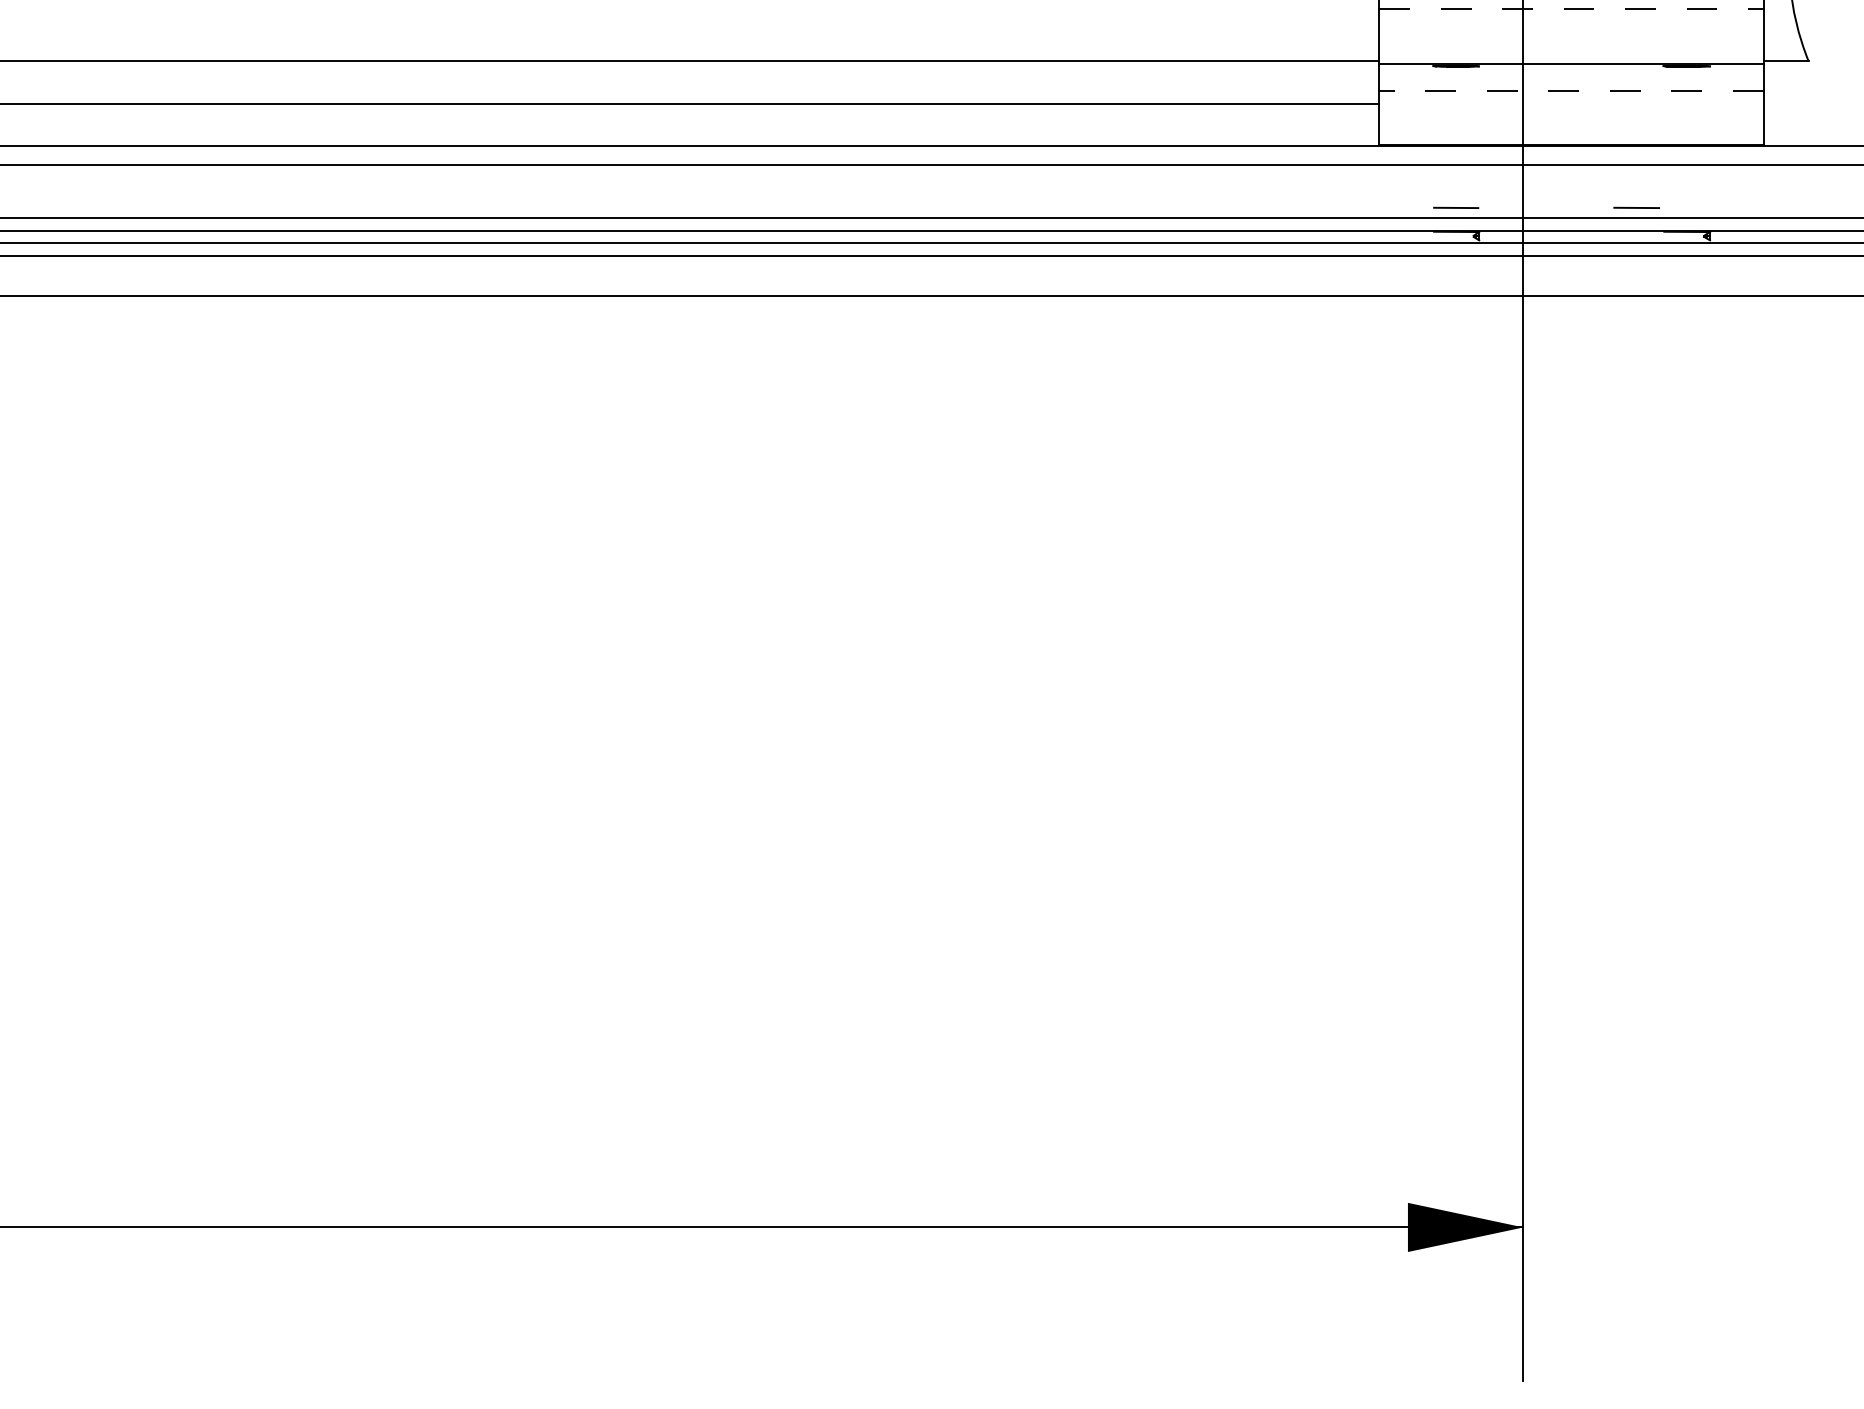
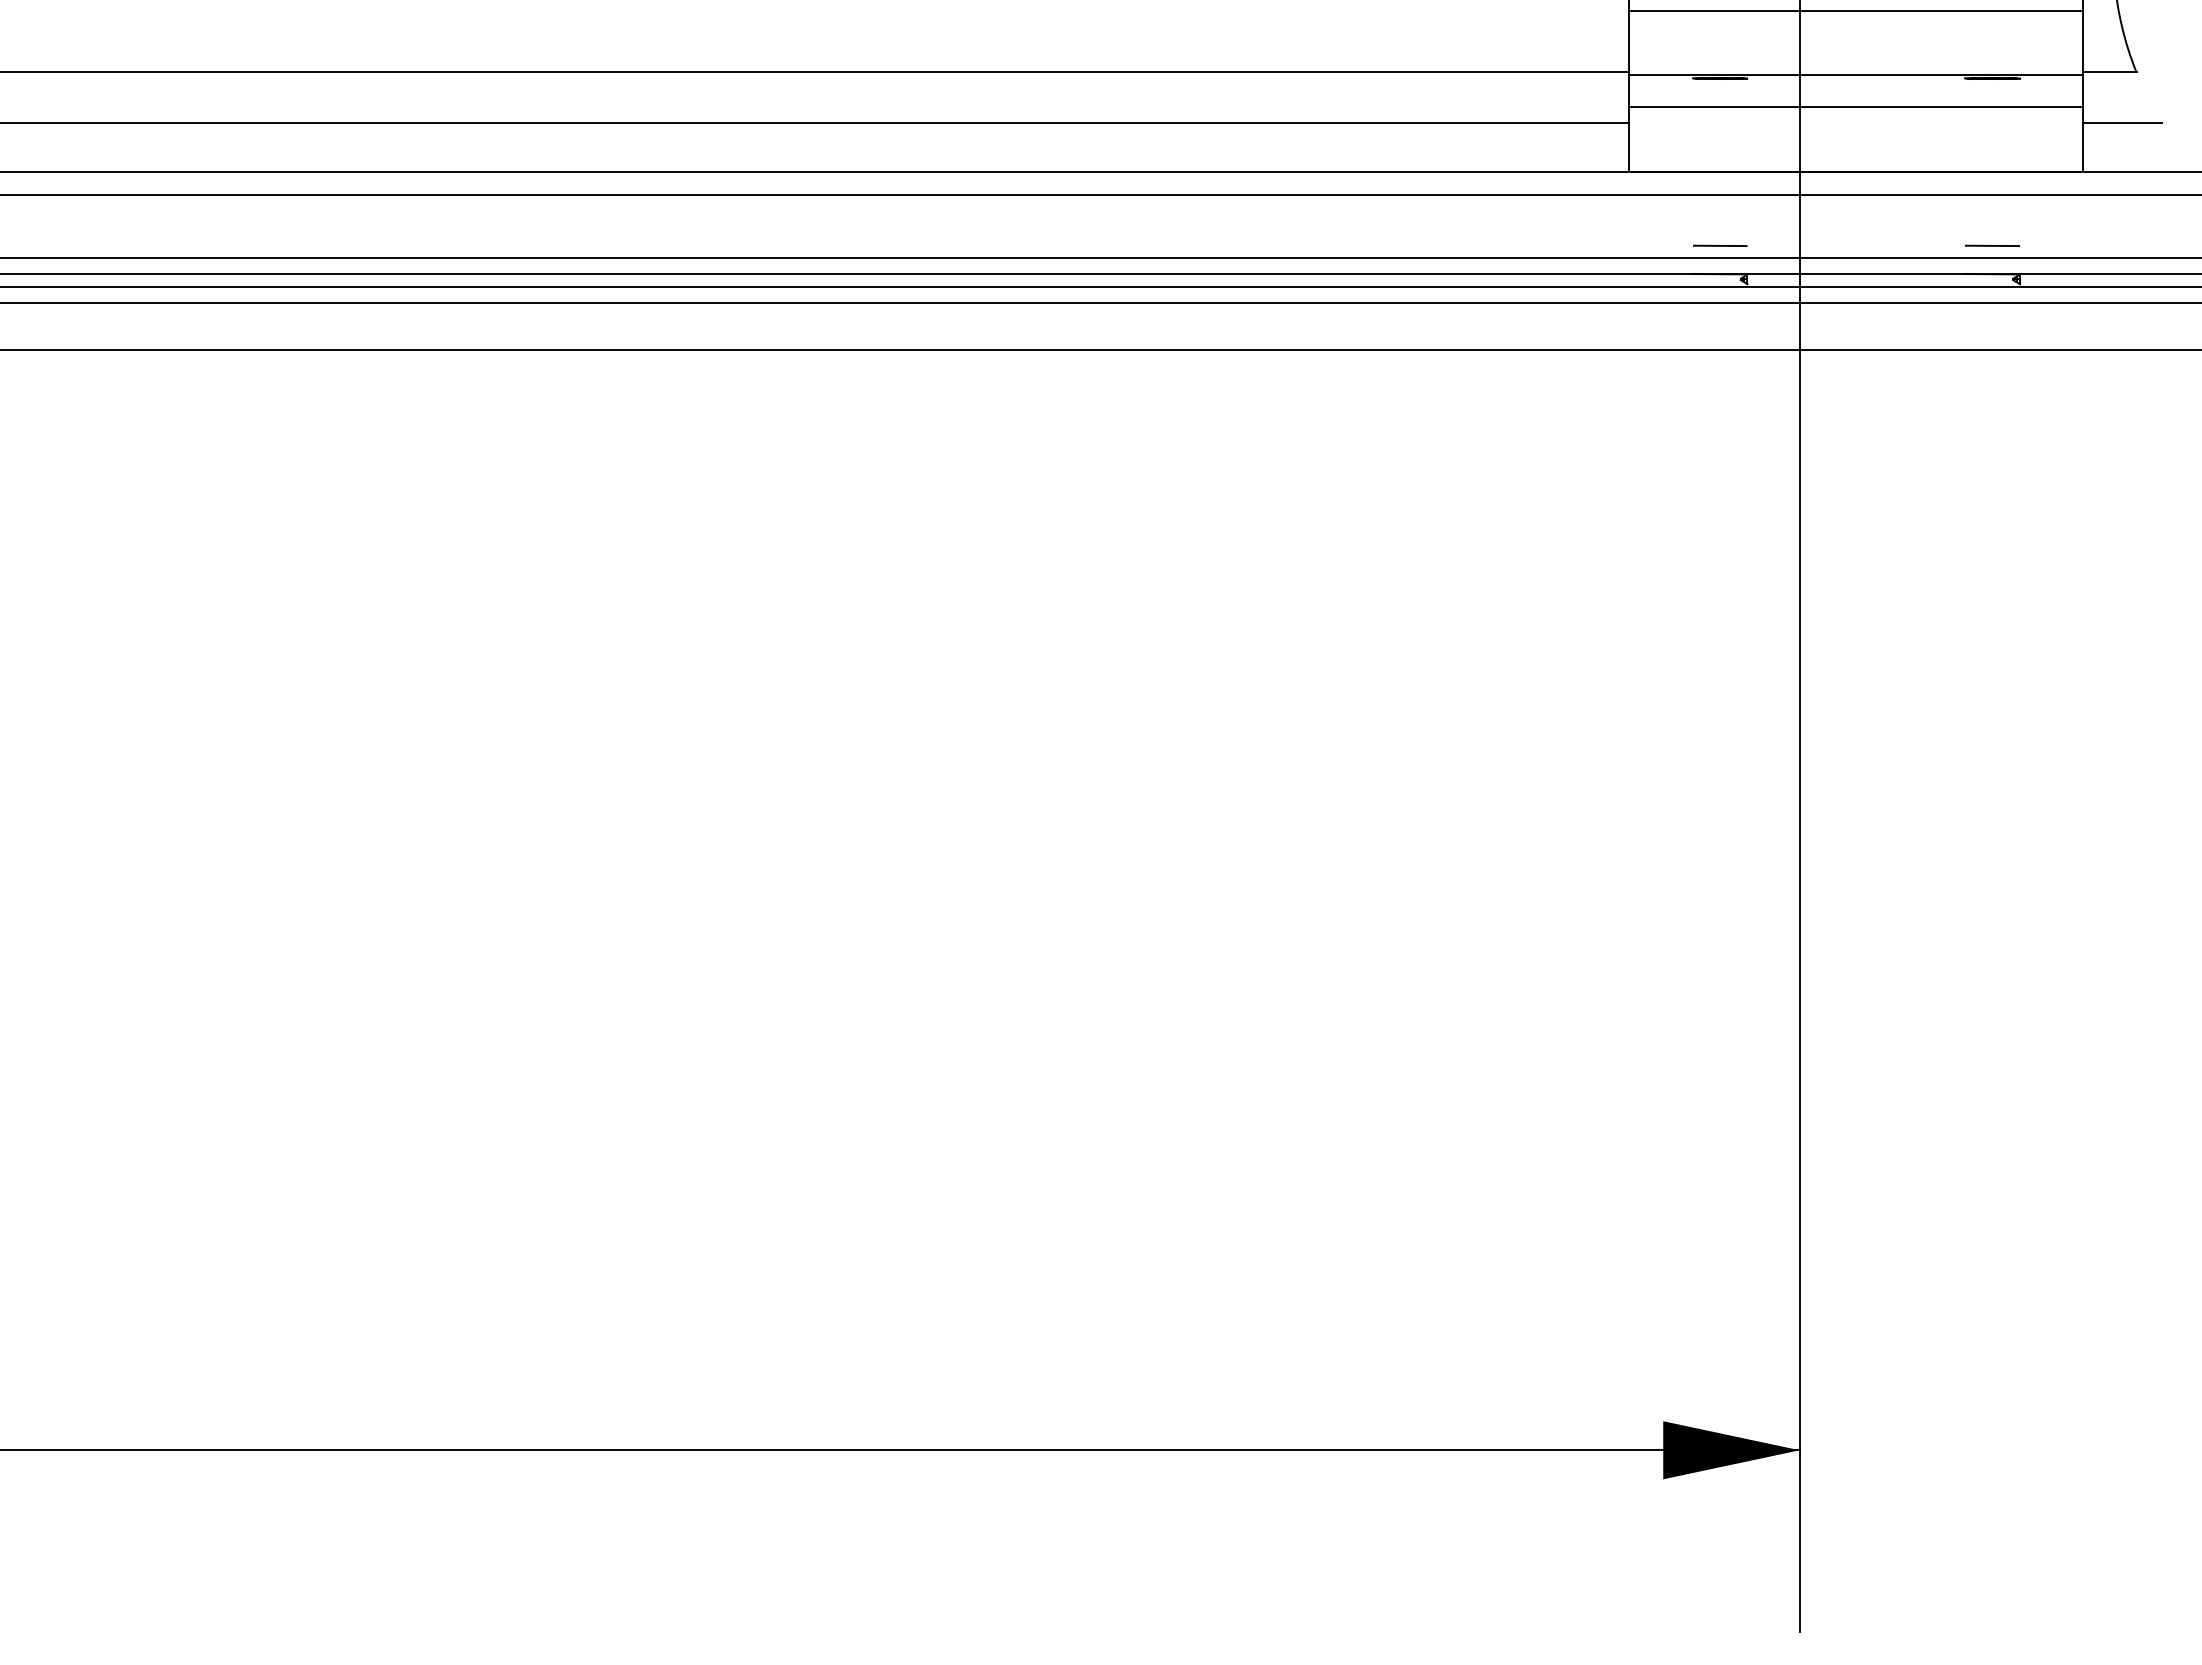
line: (1571, 9) -> (1856, 11), dashed -> solid
line: (1571, 90) -> (1856, 107), dashed -> solid
line: (1796, 104) -> (2122, 123), added
line: (1636, 207) -> (1992, 245), moved

